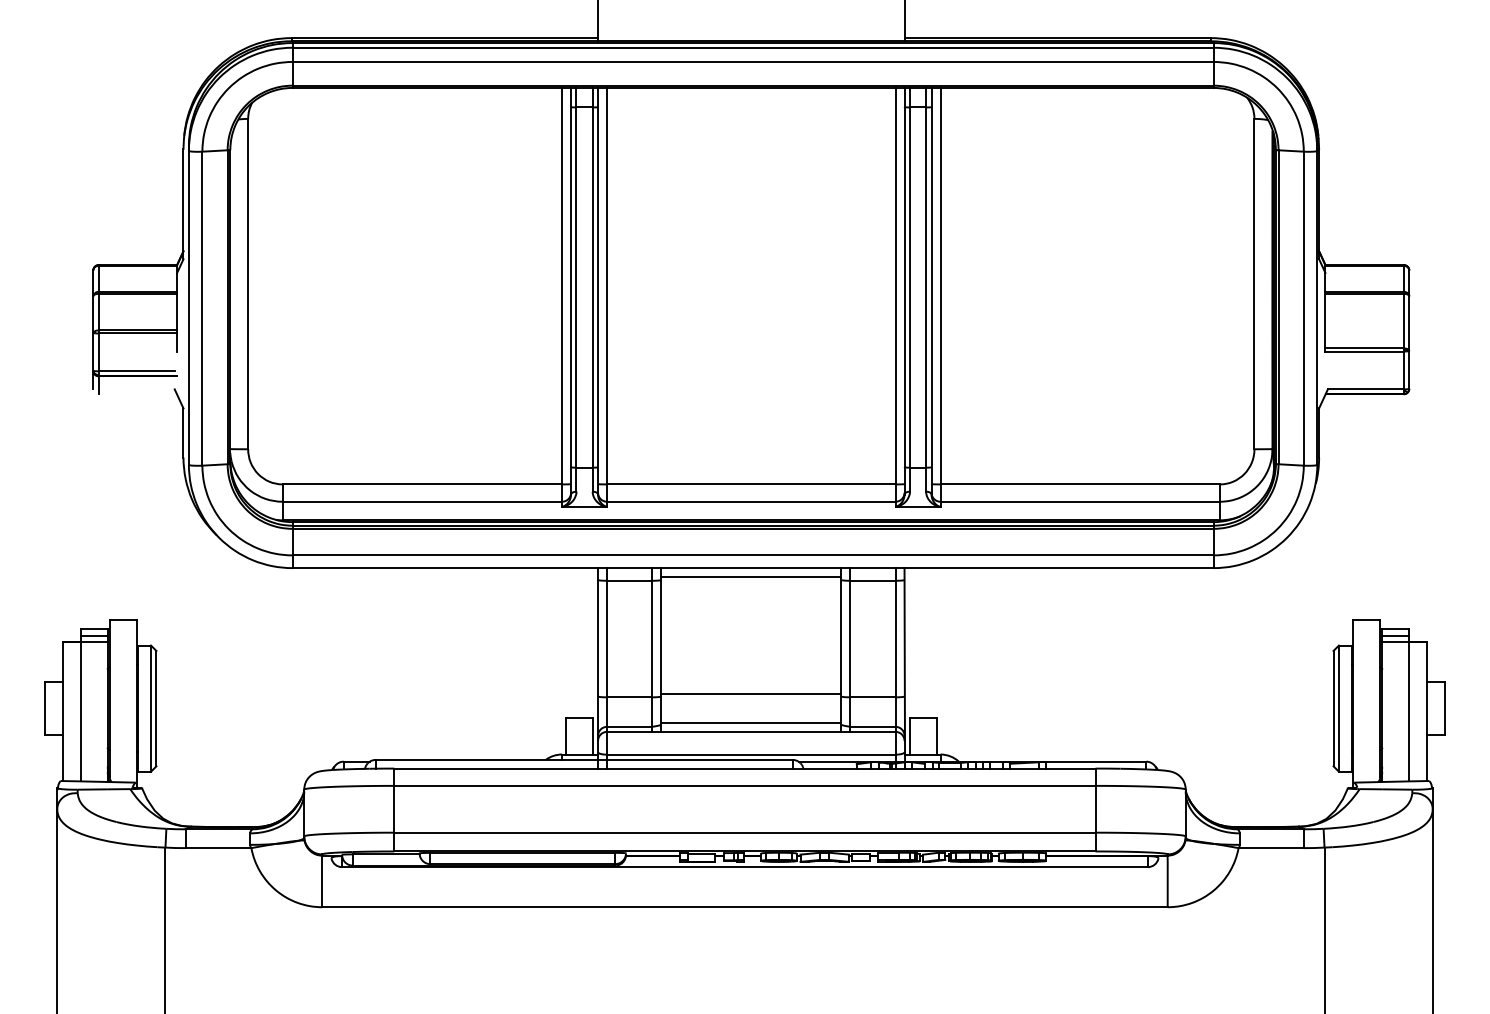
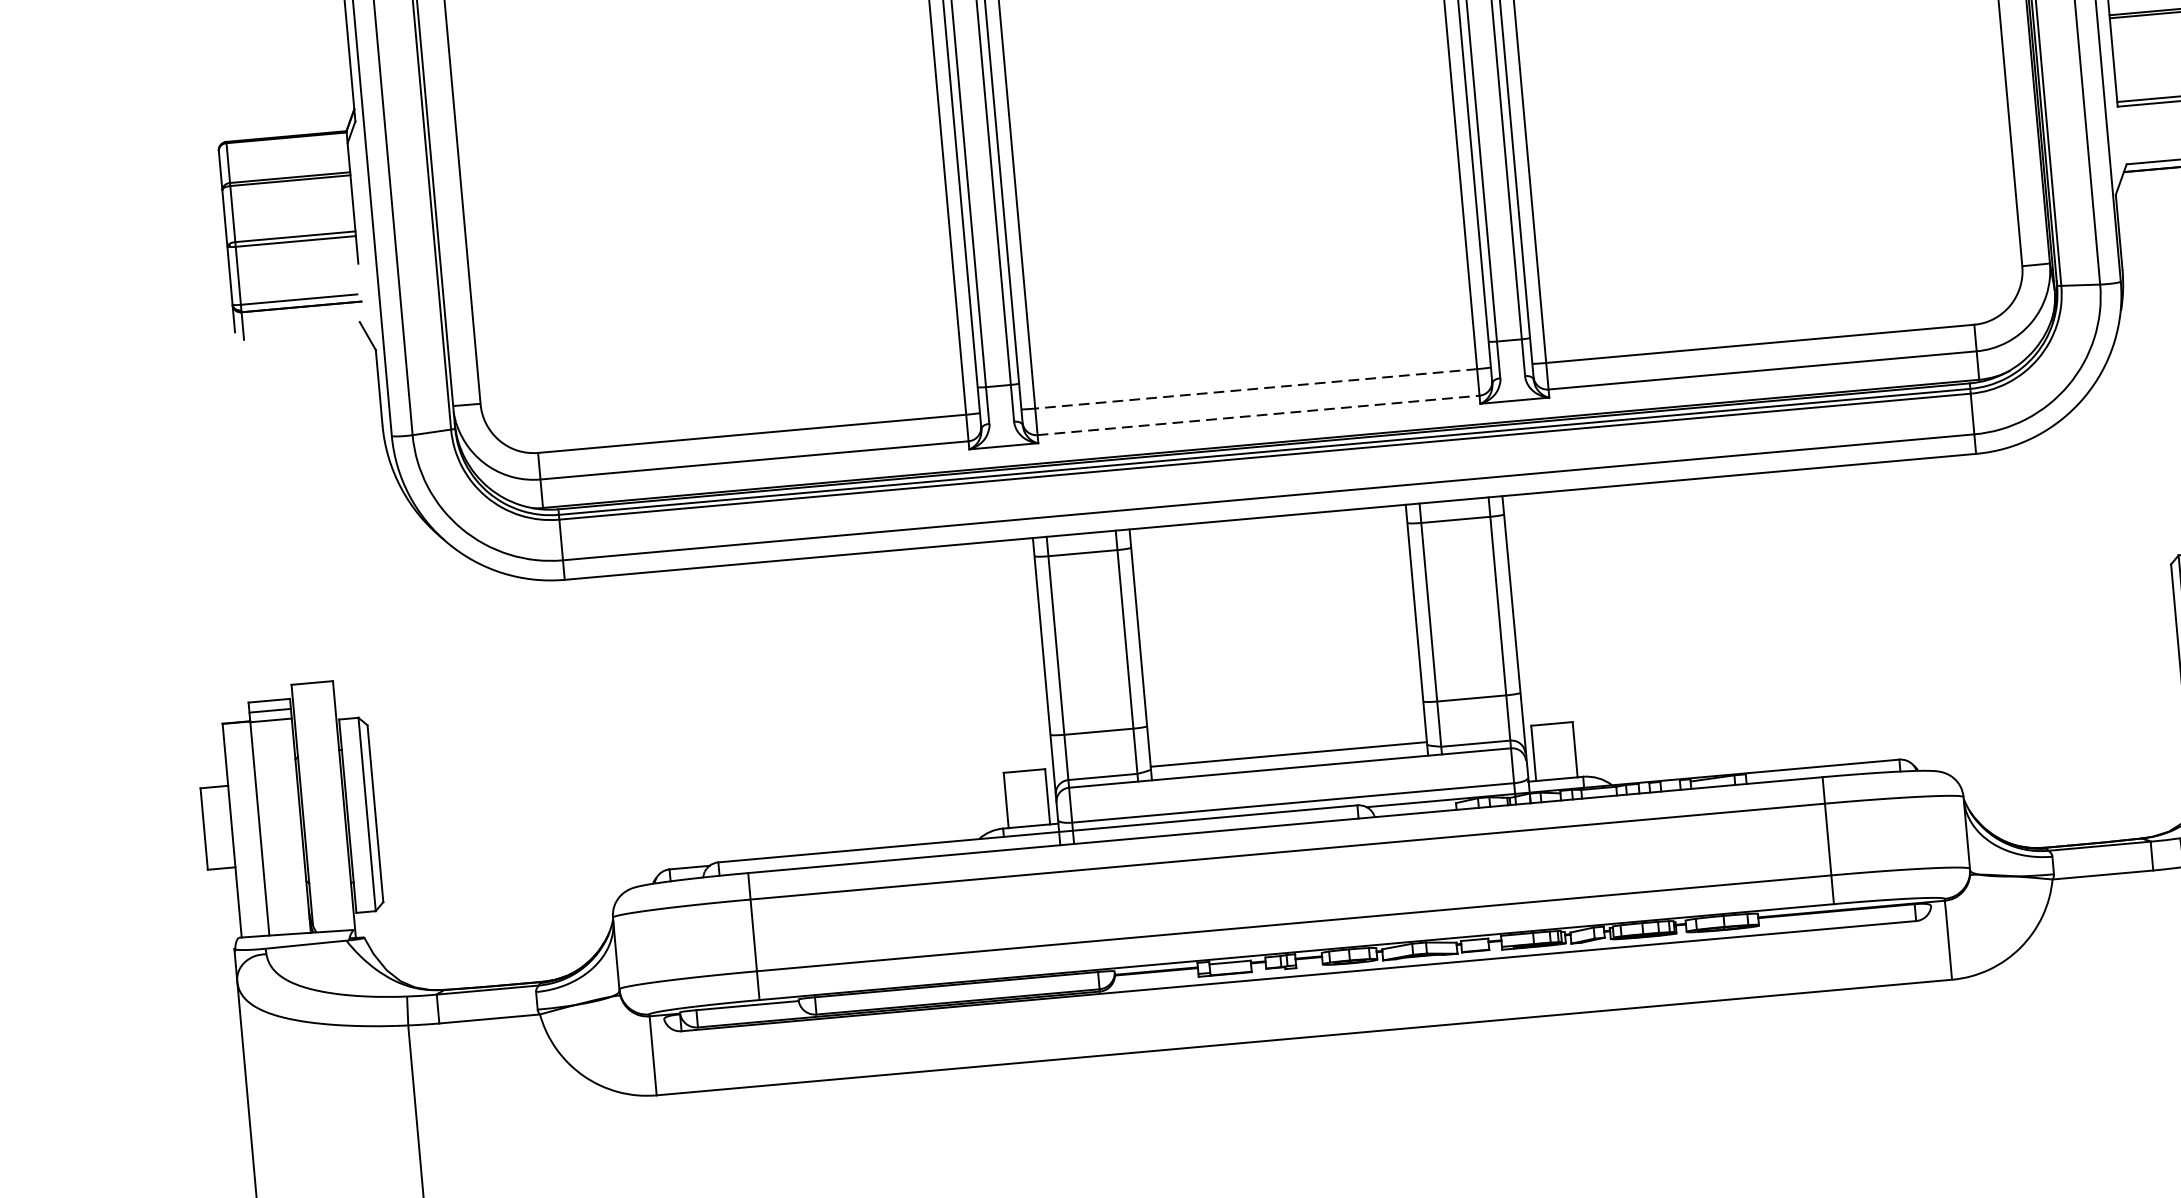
line: (750, 484) -> (1254, 389), solid -> dashed
line: (751, 501) -> (1258, 415), solid -> dashed
line: (751, 576) -> (1269, 529), removed
line: (751, 693) -> (1285, 709), removed

